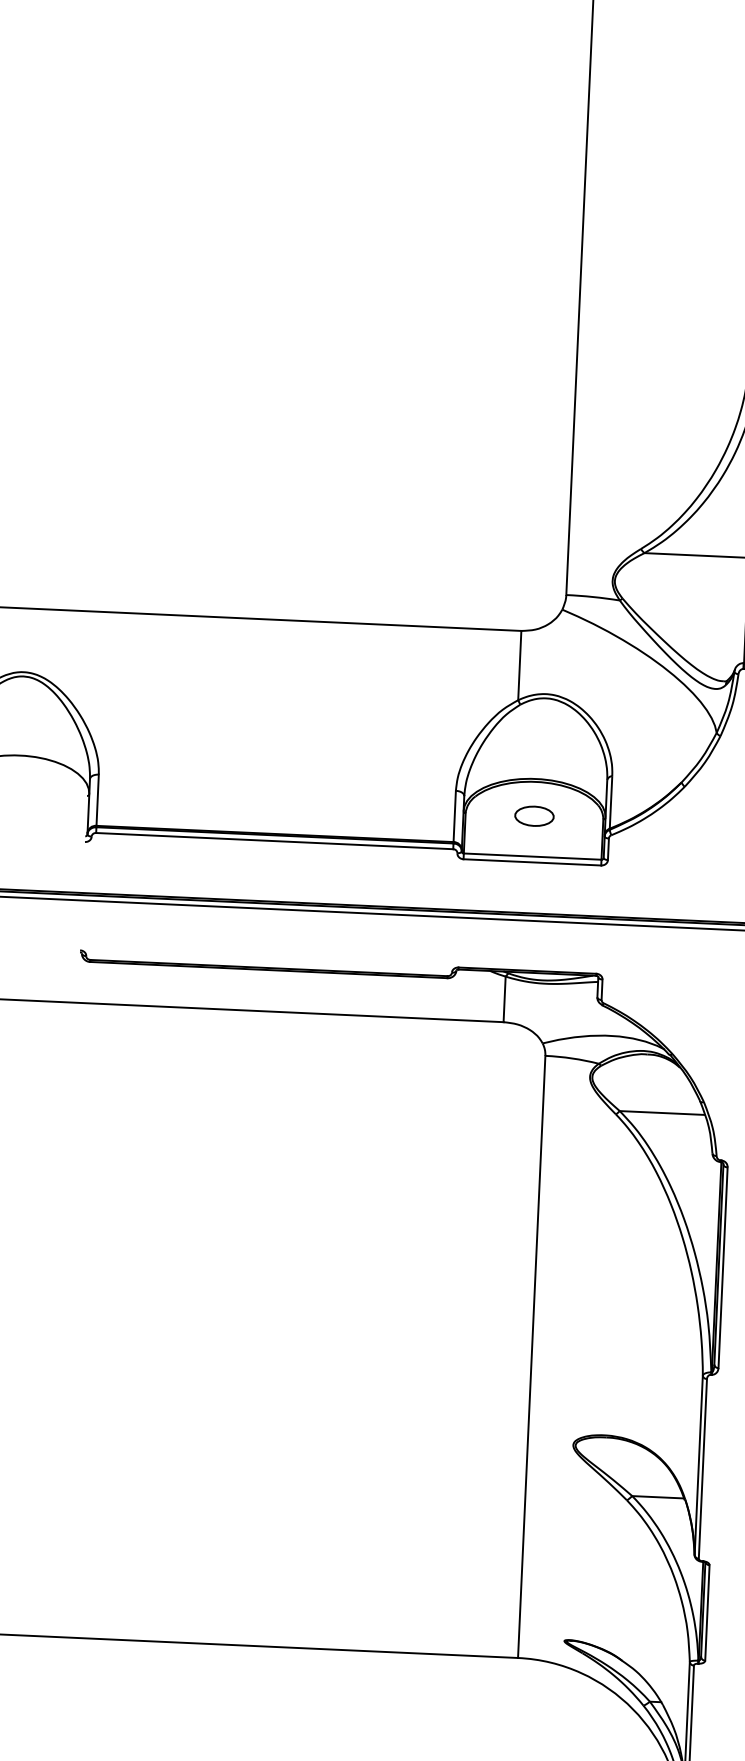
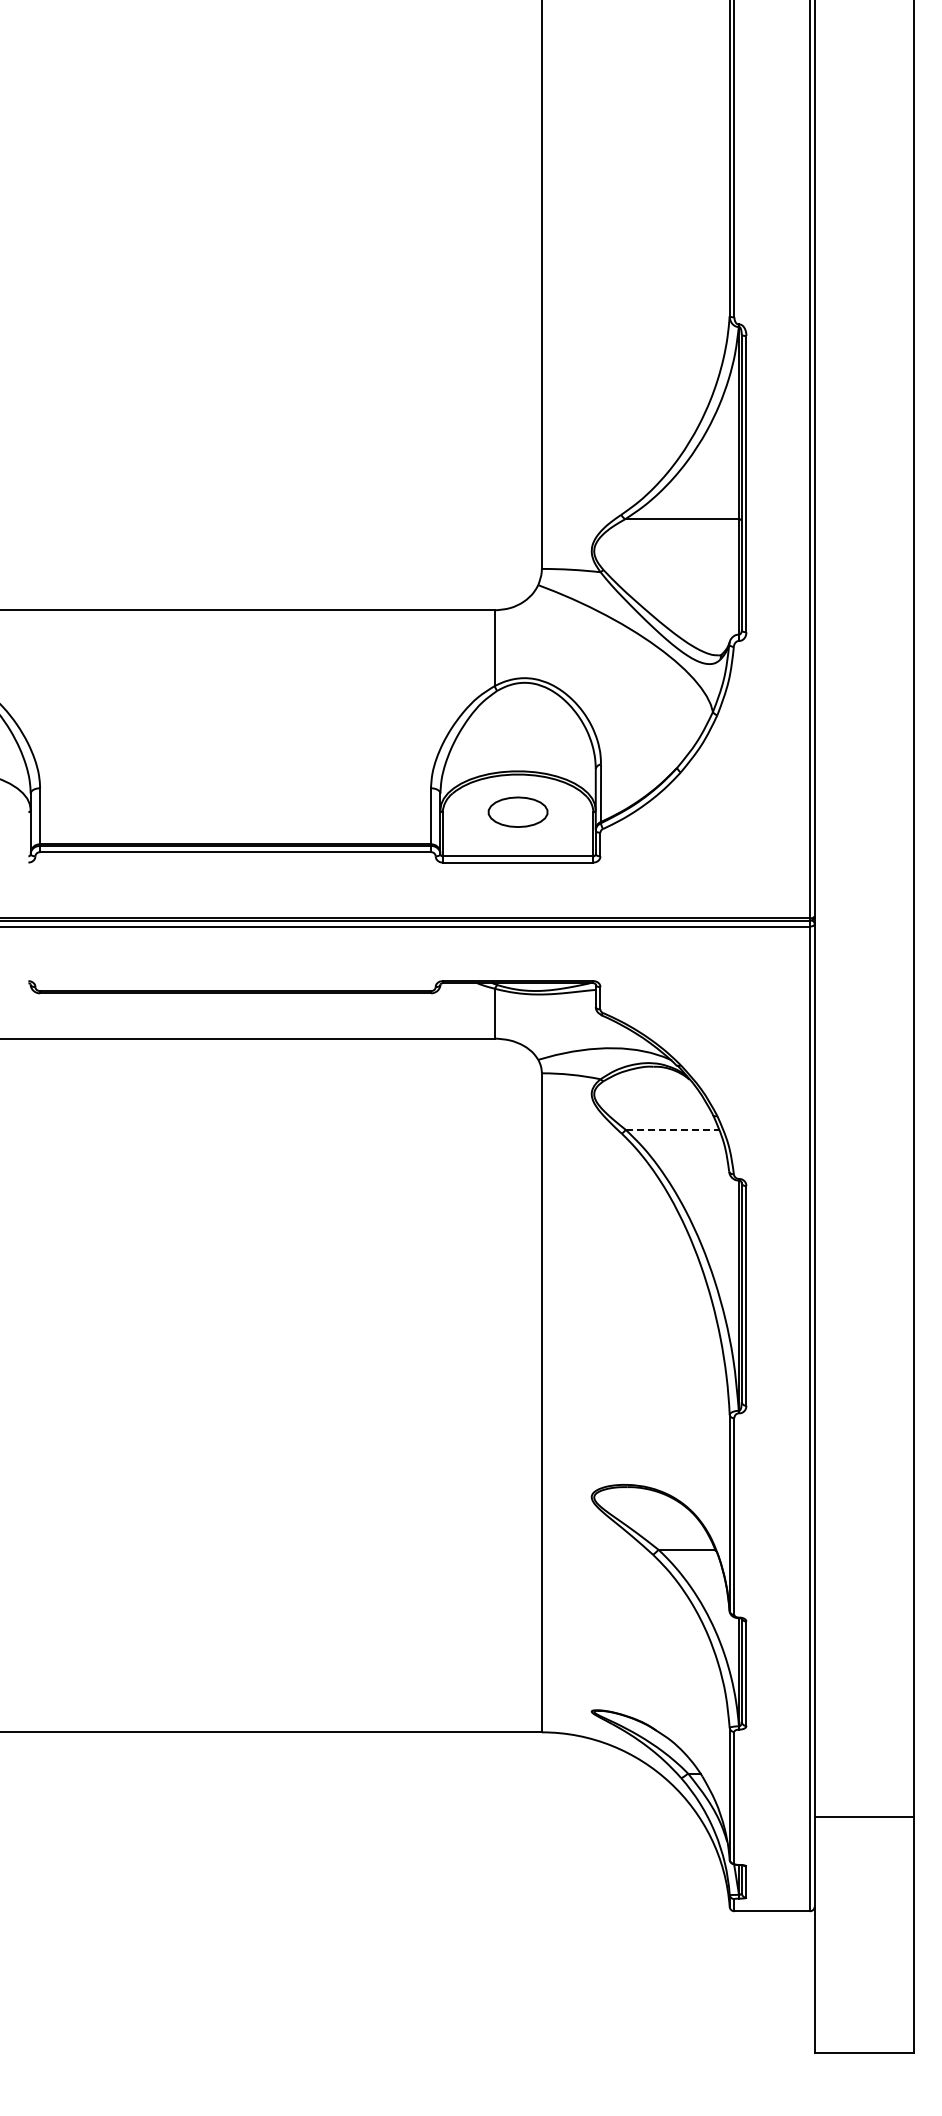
part: (533, 815) -> (517, 811), size x1.4
line: (662, 1112) -> (672, 1129), solid -> dashed

